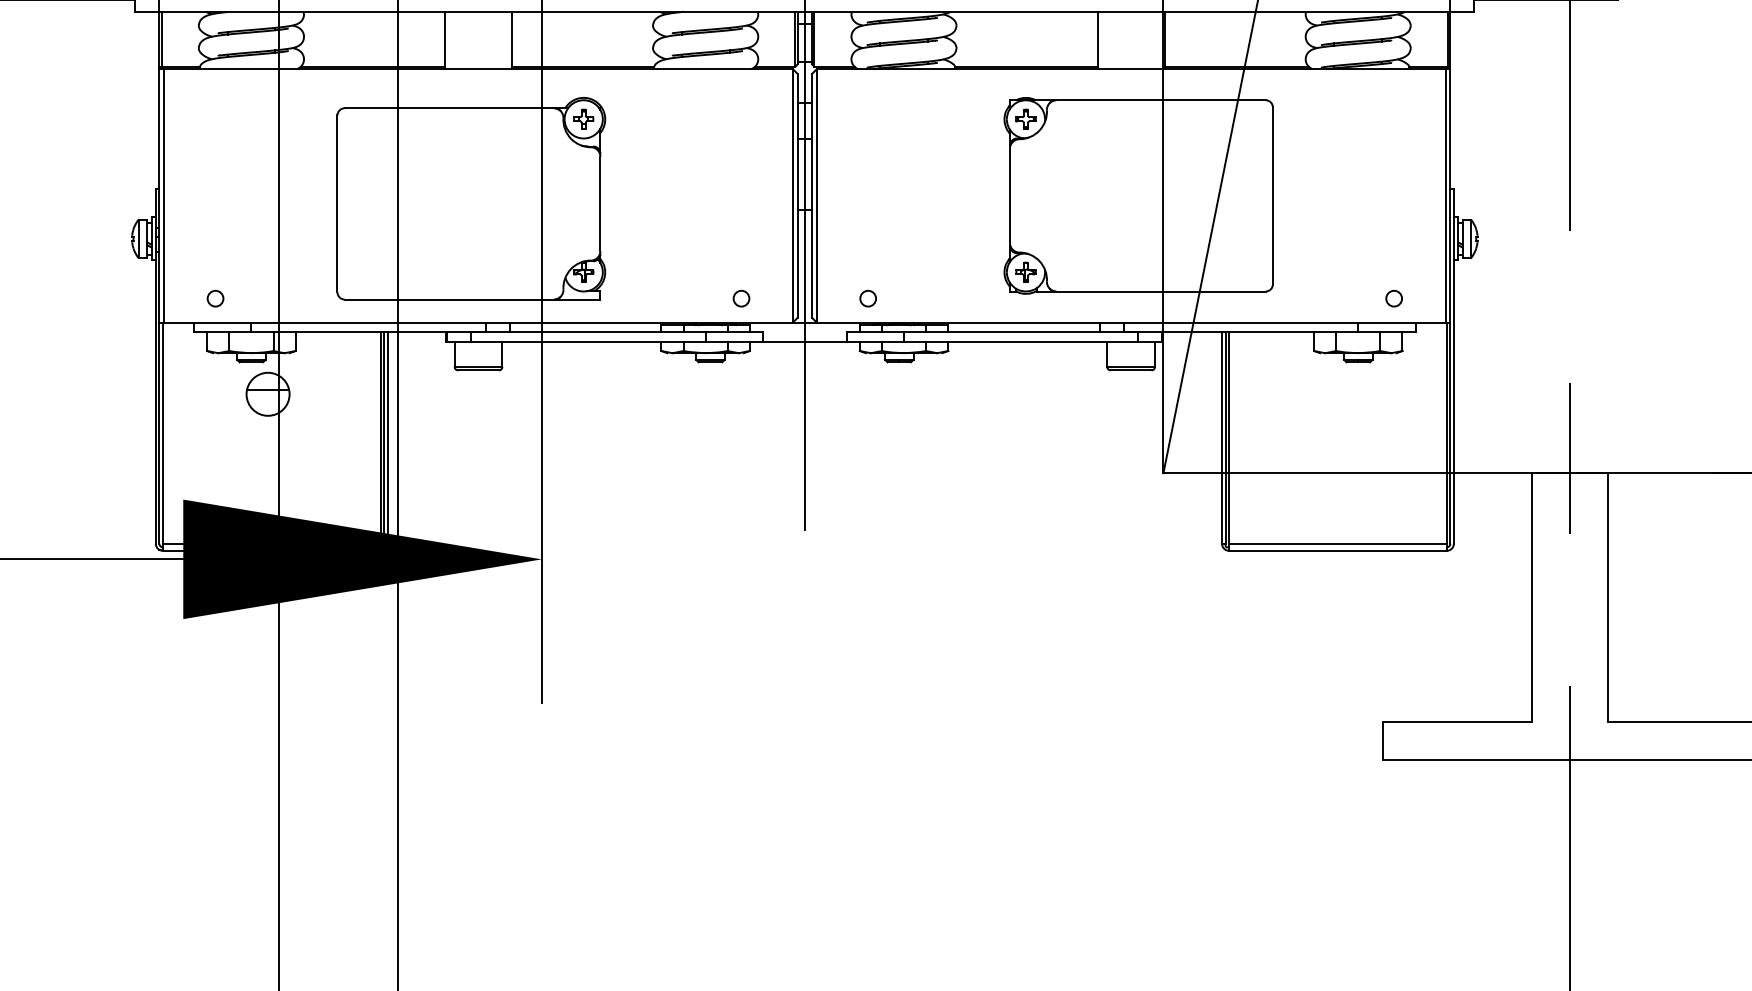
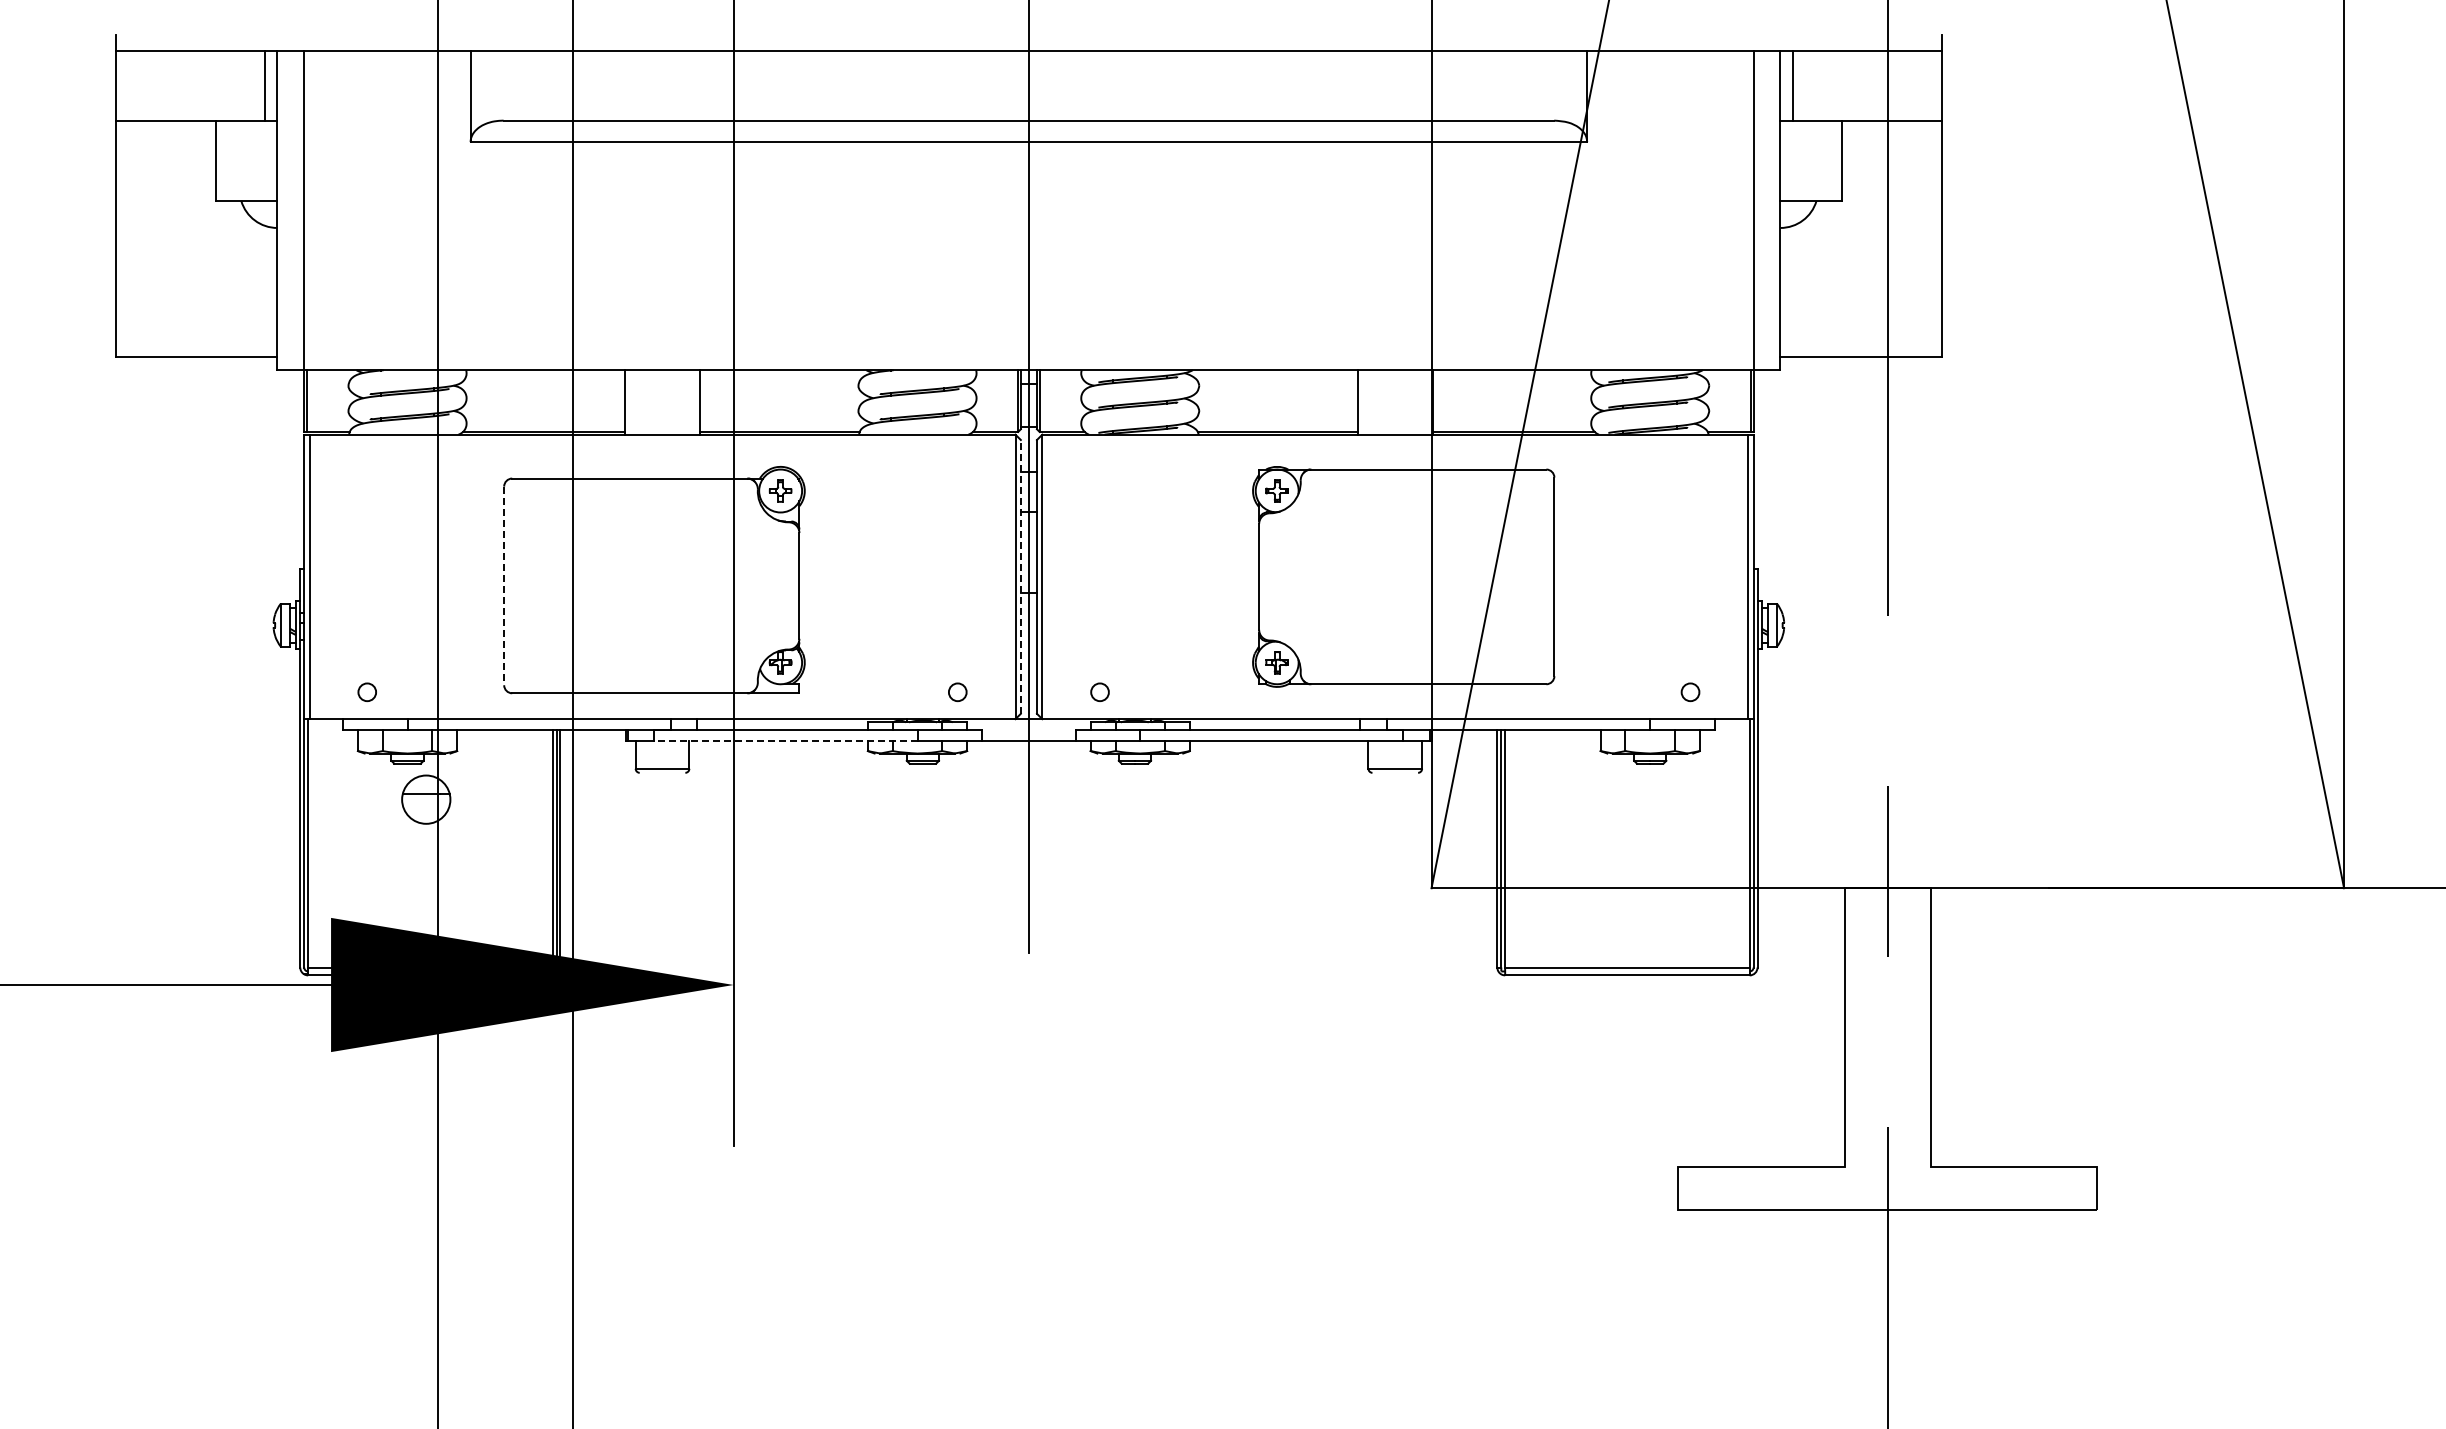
line: (797, 195) -> (1020, 576), solid -> dashed
line: (337, 204) -> (504, 586), solid -> dashed
line: (588, 341) -> (786, 740), solid -> dashed
line: (478, 370) -> (662, 772), removed
line: (1131, 370) -> (1395, 772), removed

